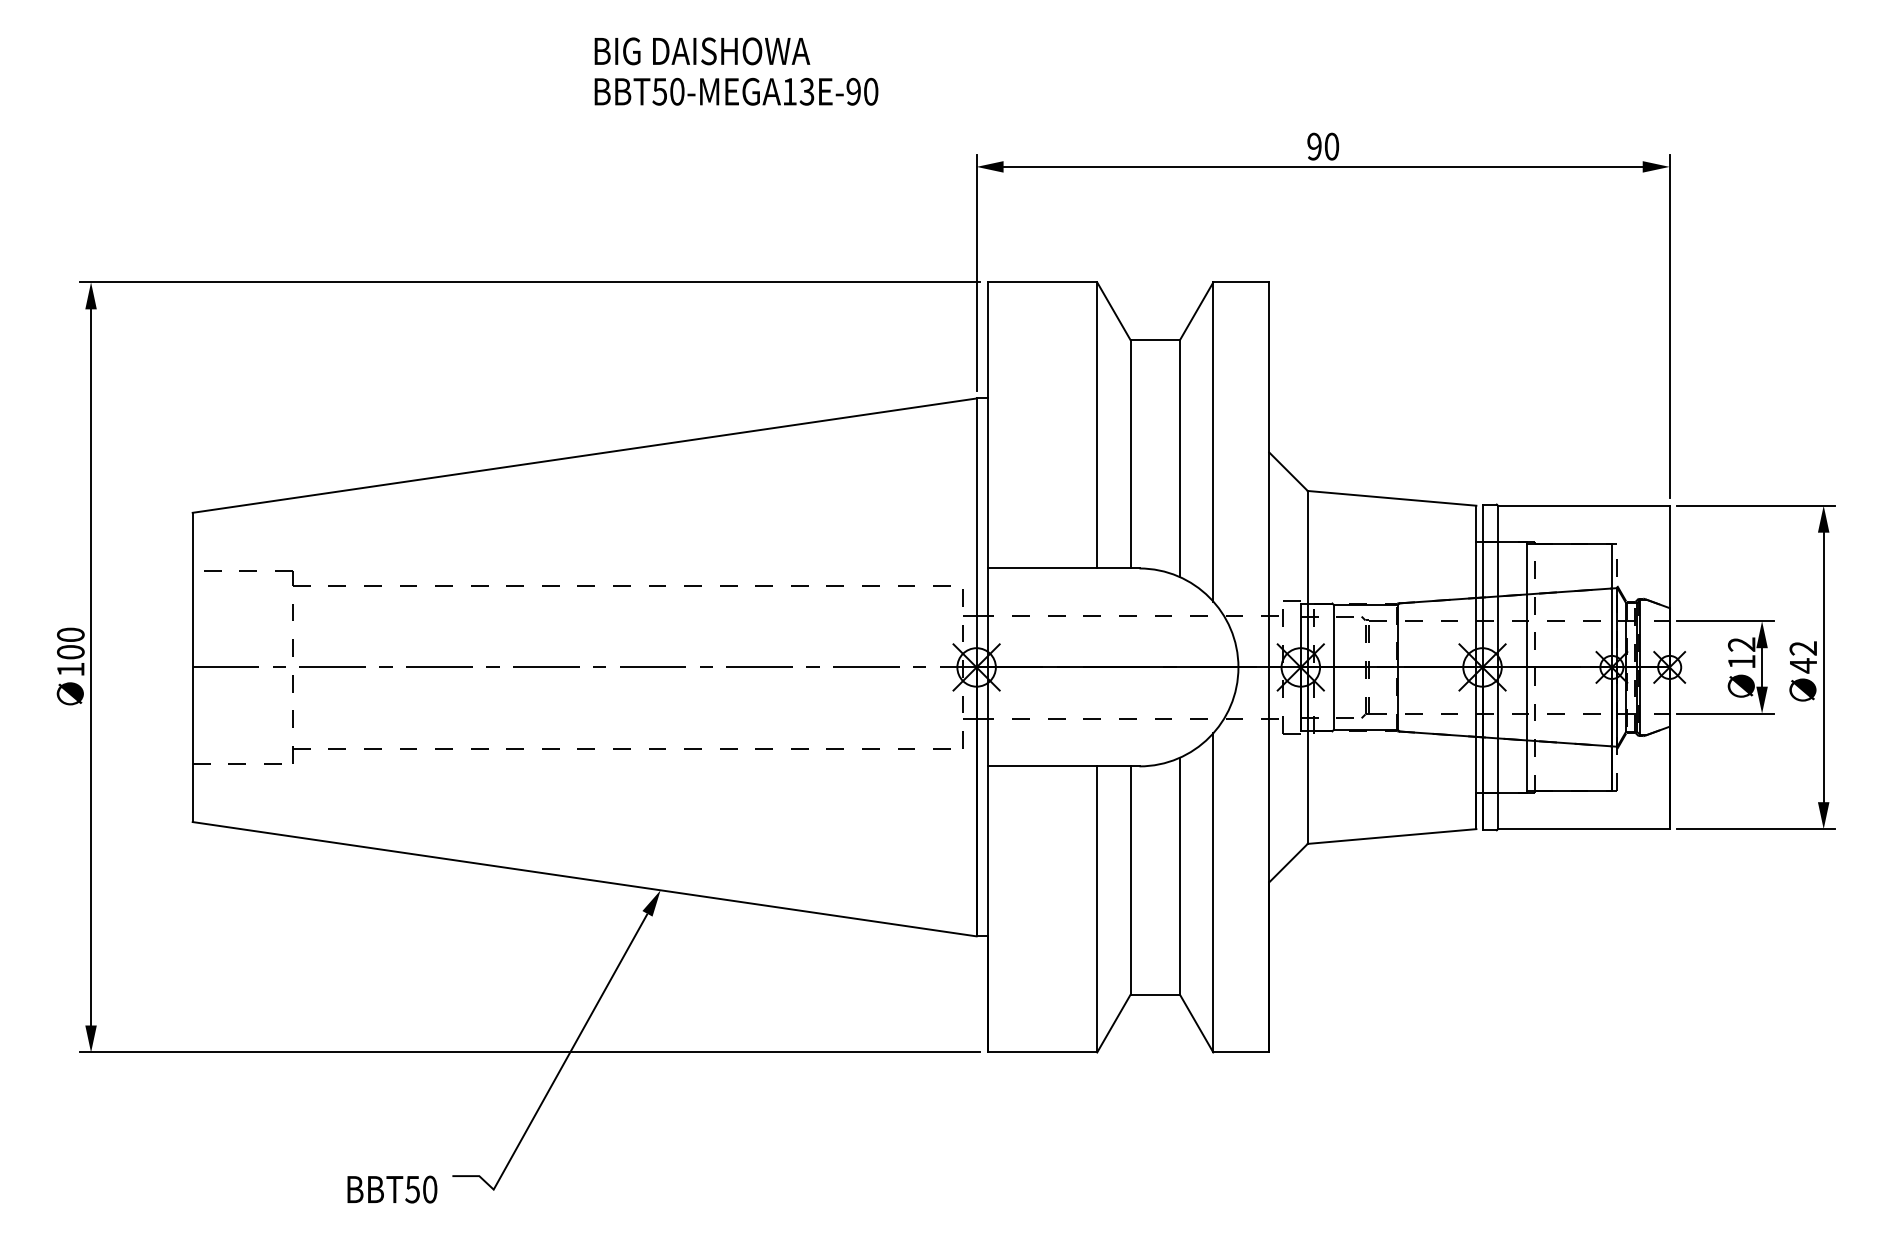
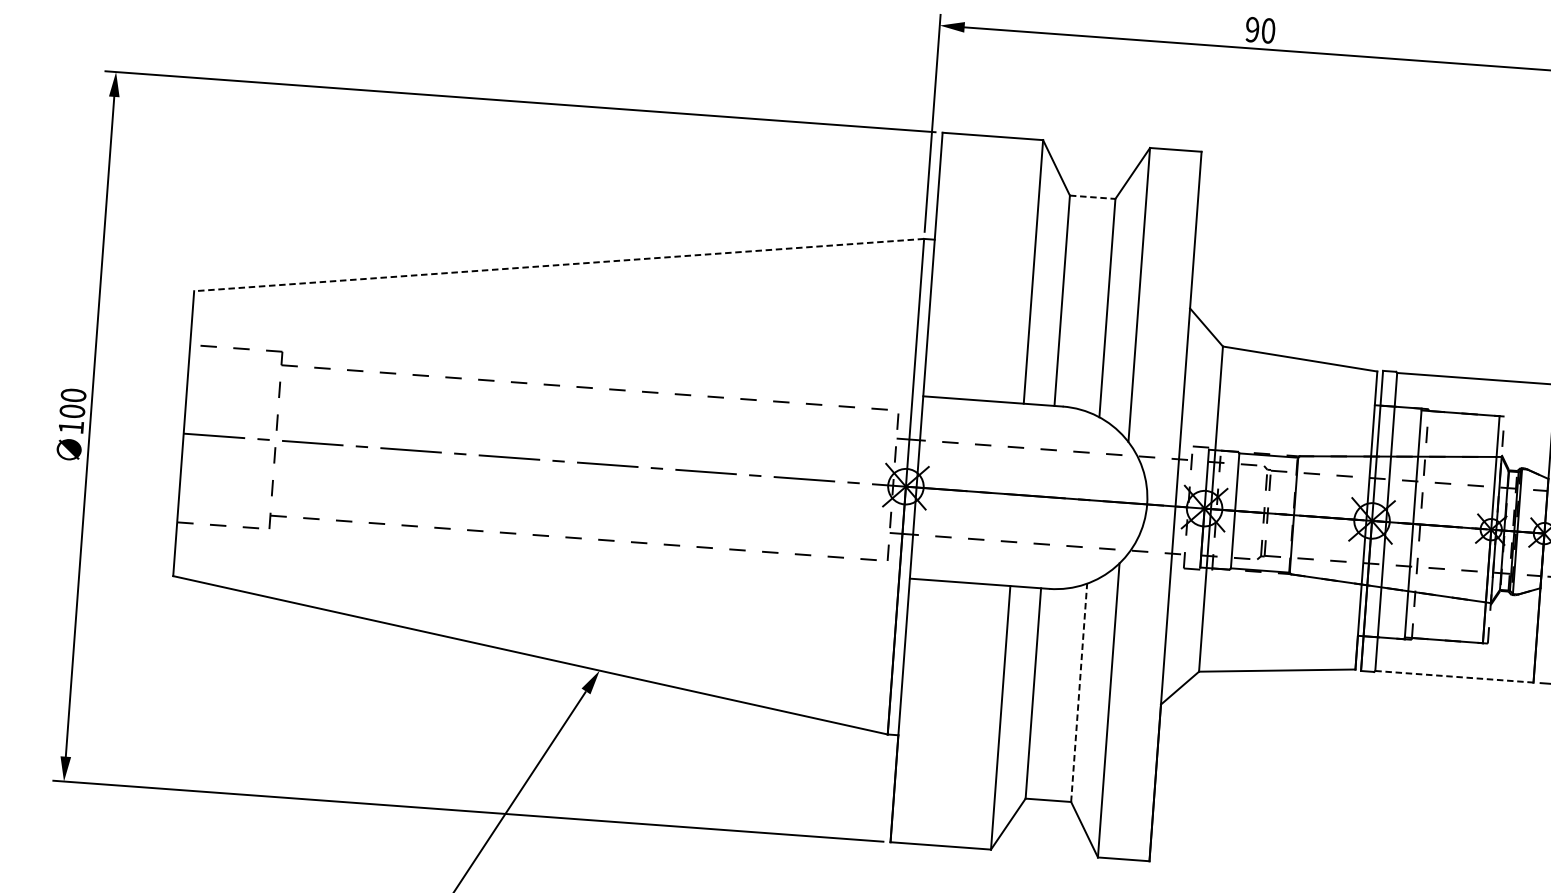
line: (1155, 340) -> (1092, 197), solid -> dashed
line: (584, 455) -> (559, 264), solid -> dashed
line: (1583, 829) -> (1454, 677), solid -> dashed
line: (1179, 875) -> (1078, 692), solid -> dashed

